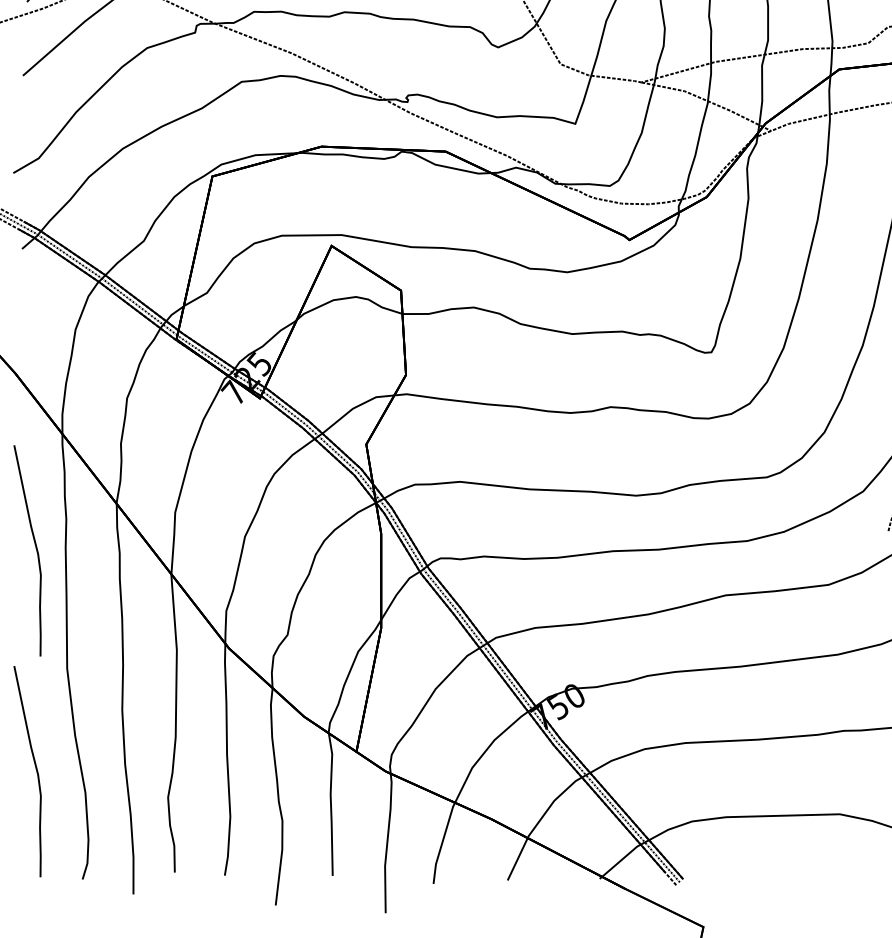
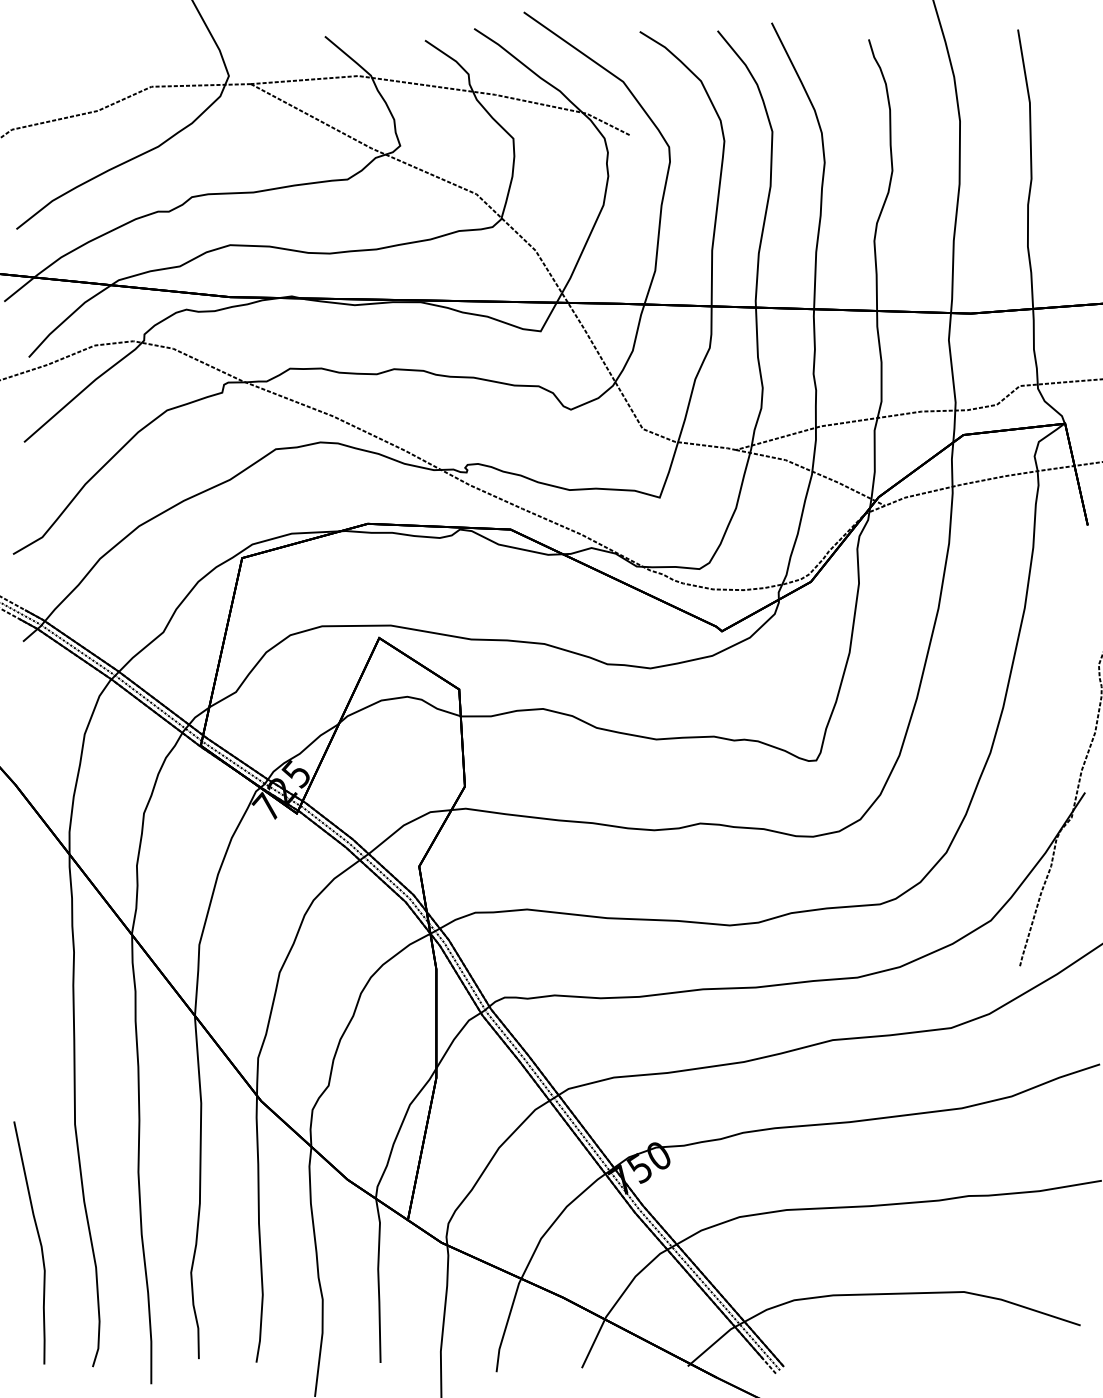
curve: (35, 547) -> (38, 985), removed

